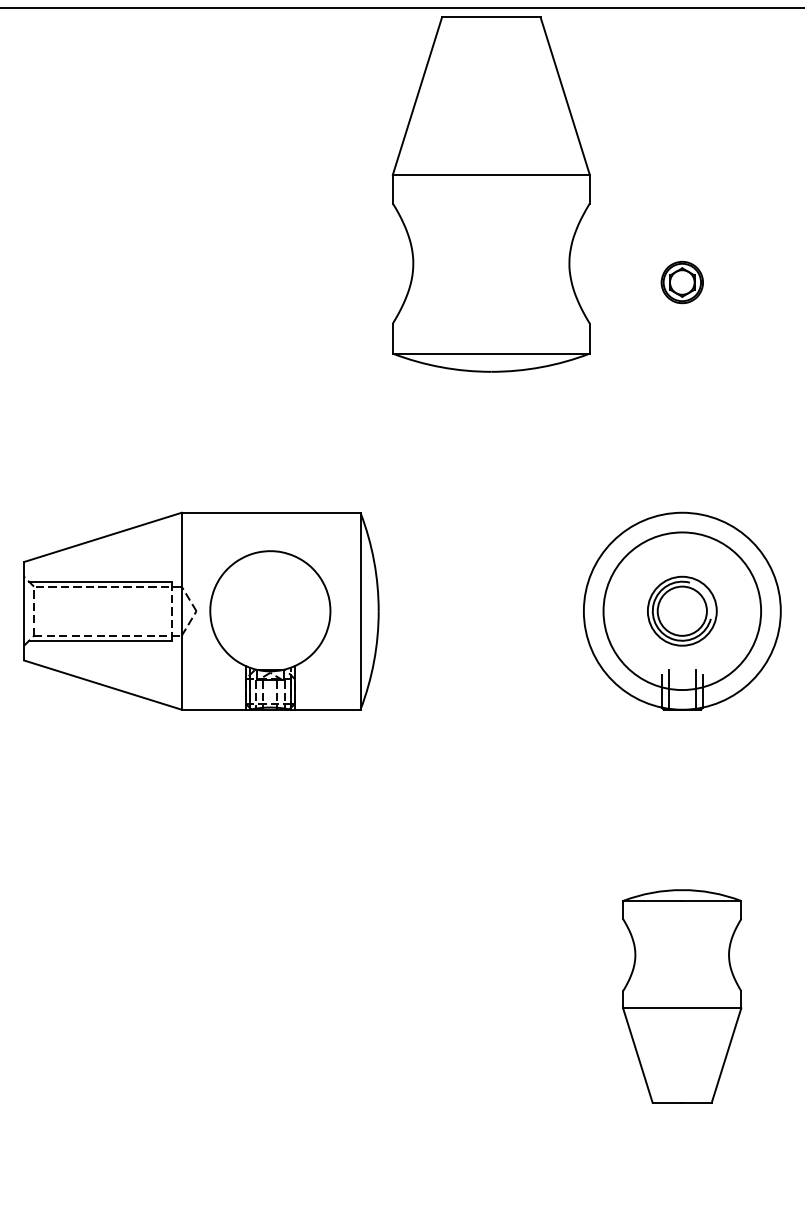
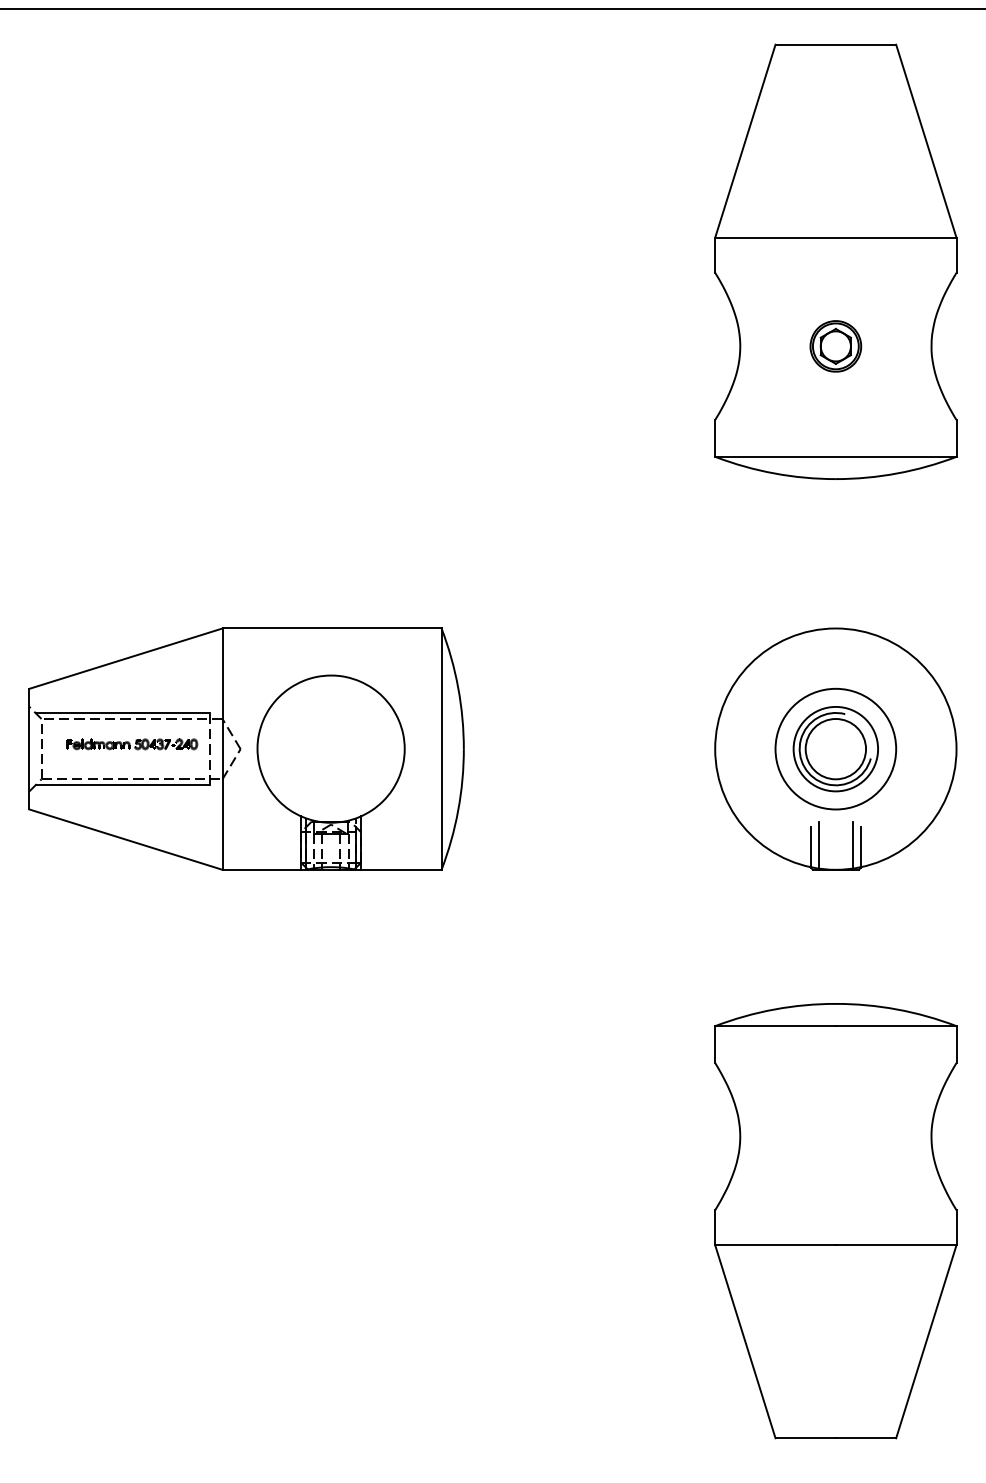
part: (490, 194) -> (834, 261), moved
part: (108, 607) -> (132, 744), added
circle: (682, 611) -> (836, 749), size x0.62
part: (681, 996) -> (834, 1221), size x1.67

